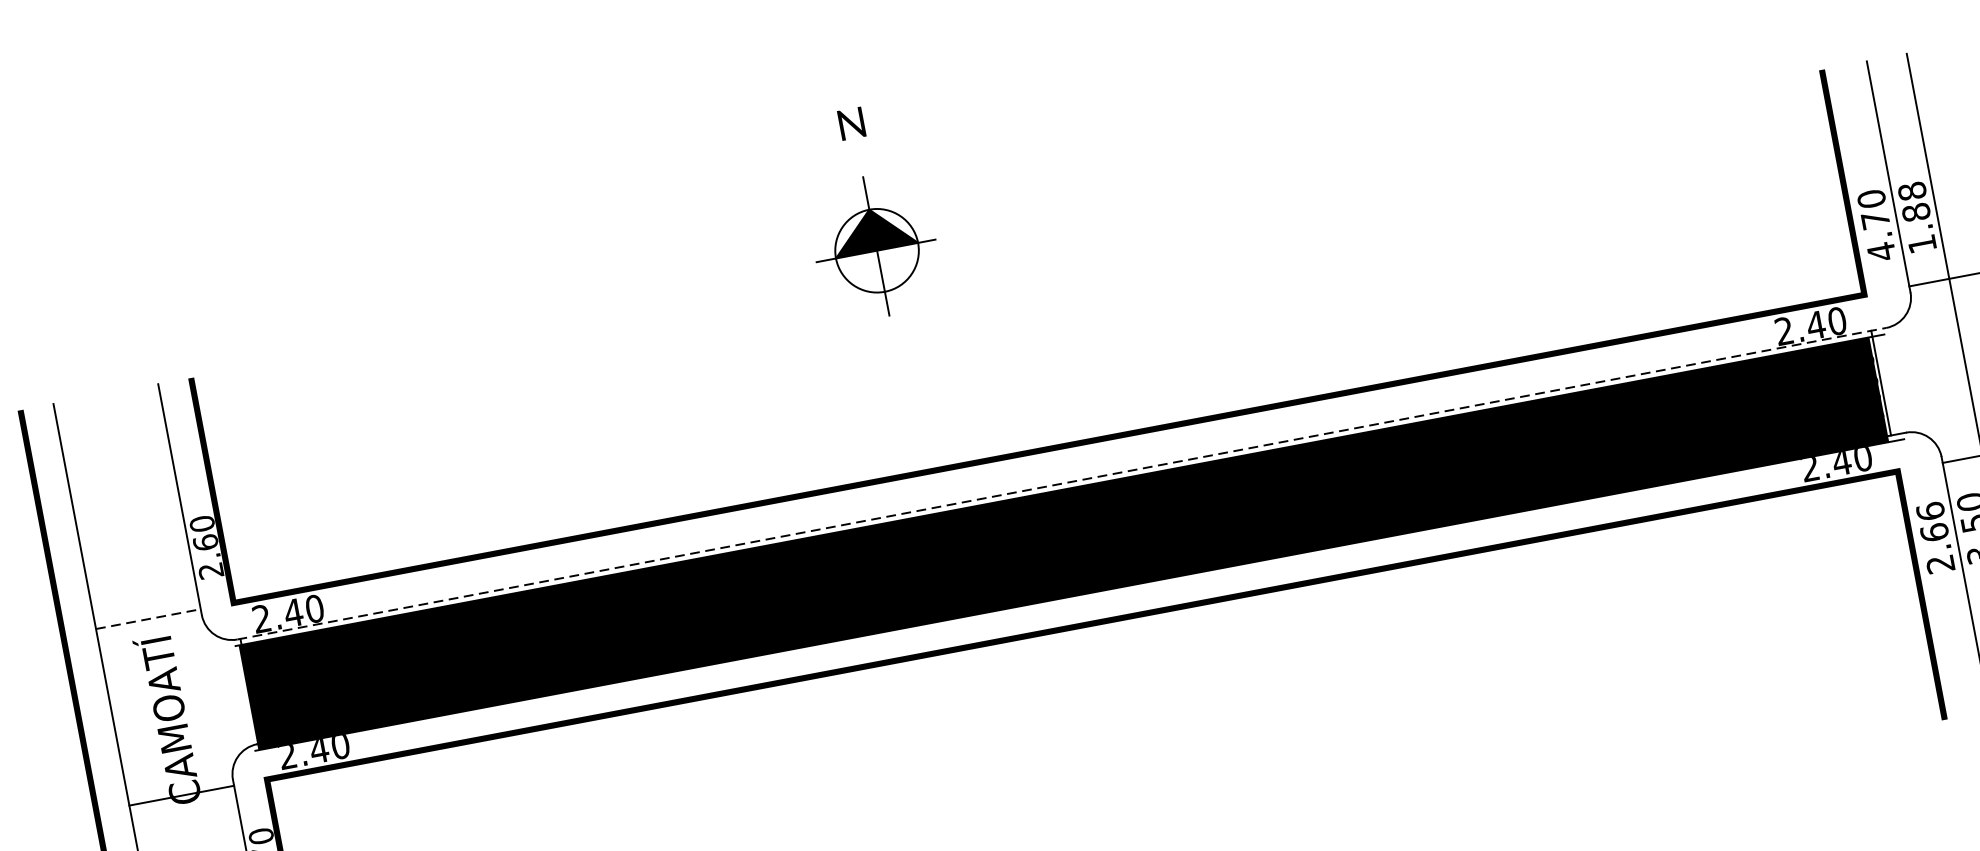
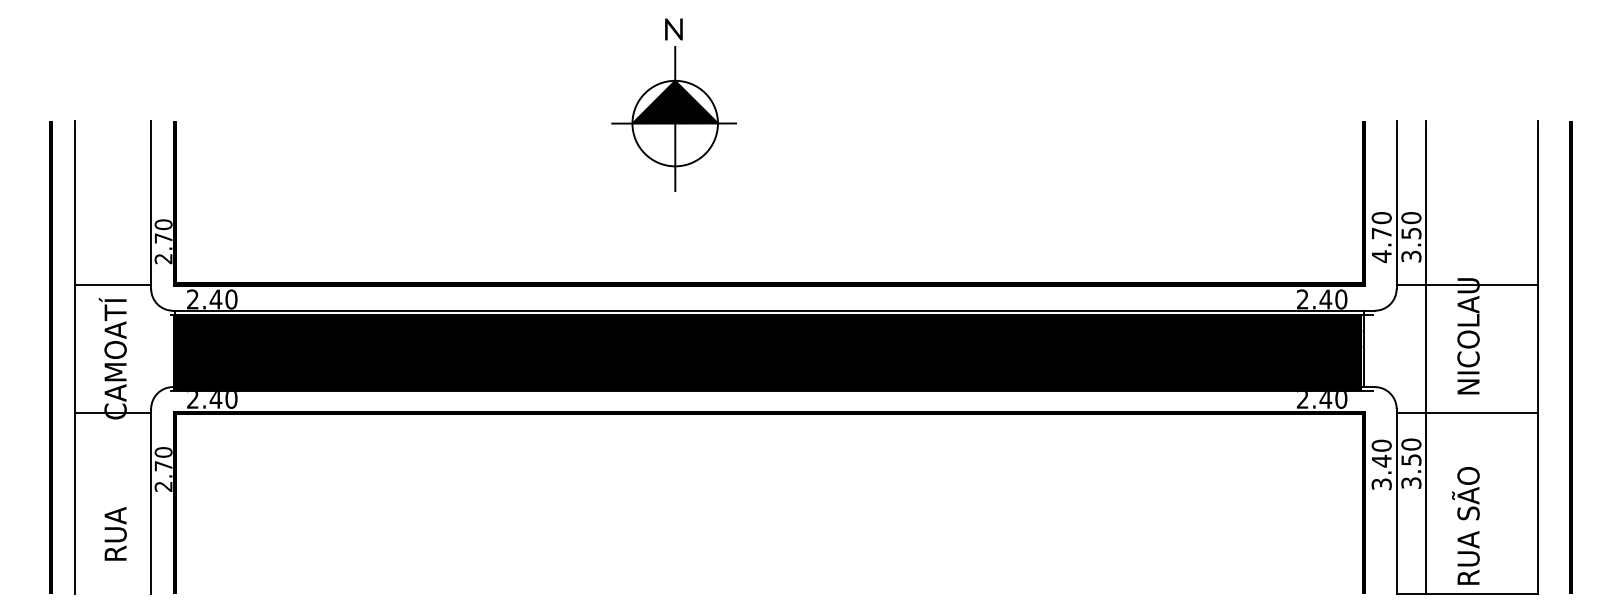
text: (1917, 217) -> (1411, 237), 1.88 -> 3.50
part: (874, 246) -> (673, 118), size x1.43
line: (1061, 483) -> (773, 310), dashed -> solid
text: (1935, 537) -> (1381, 464), 2.66 -> 3.40
text: (205, 542) -> (163, 238), 2.60 -> 2.70
line: (149, 618) -> (113, 284), dashed -> solid

